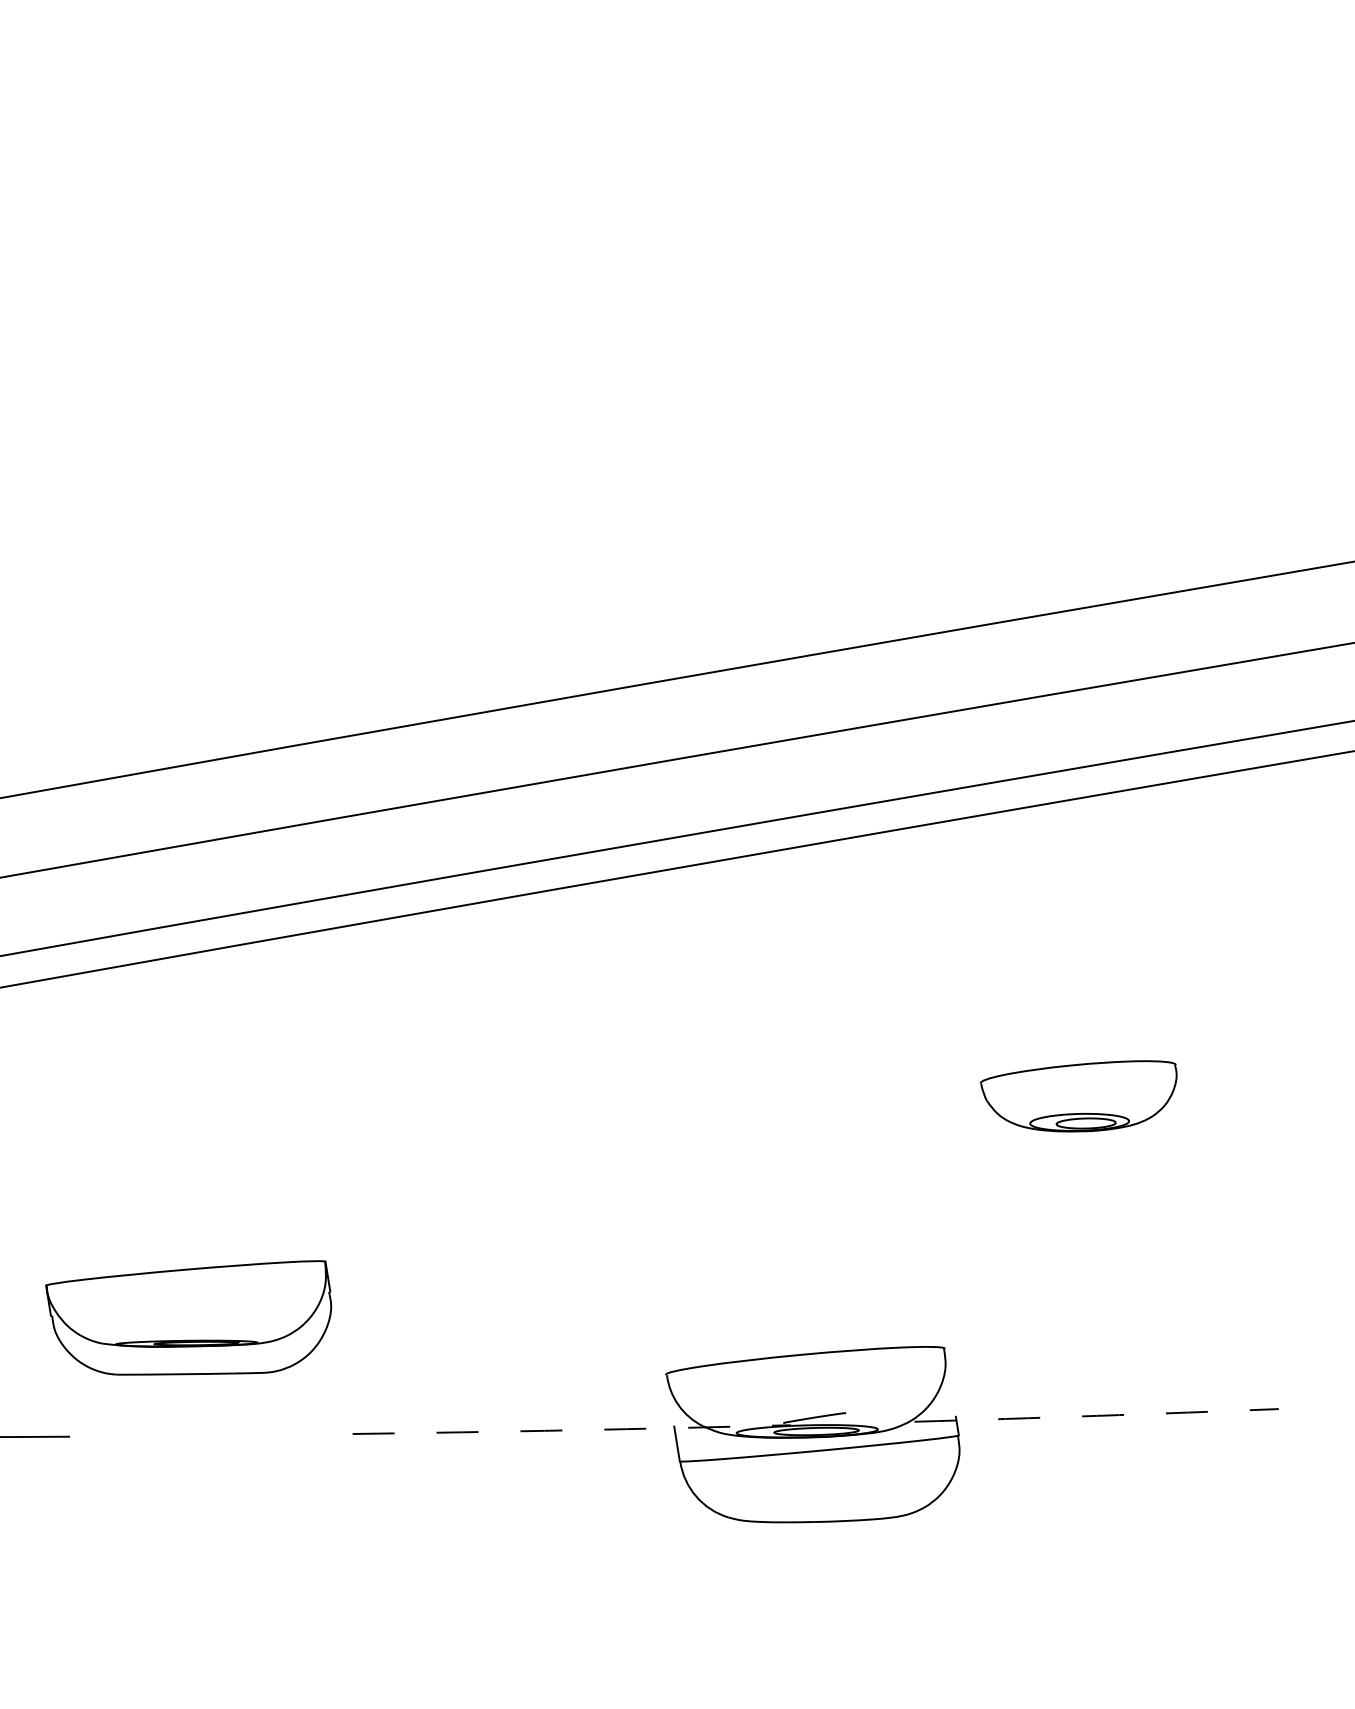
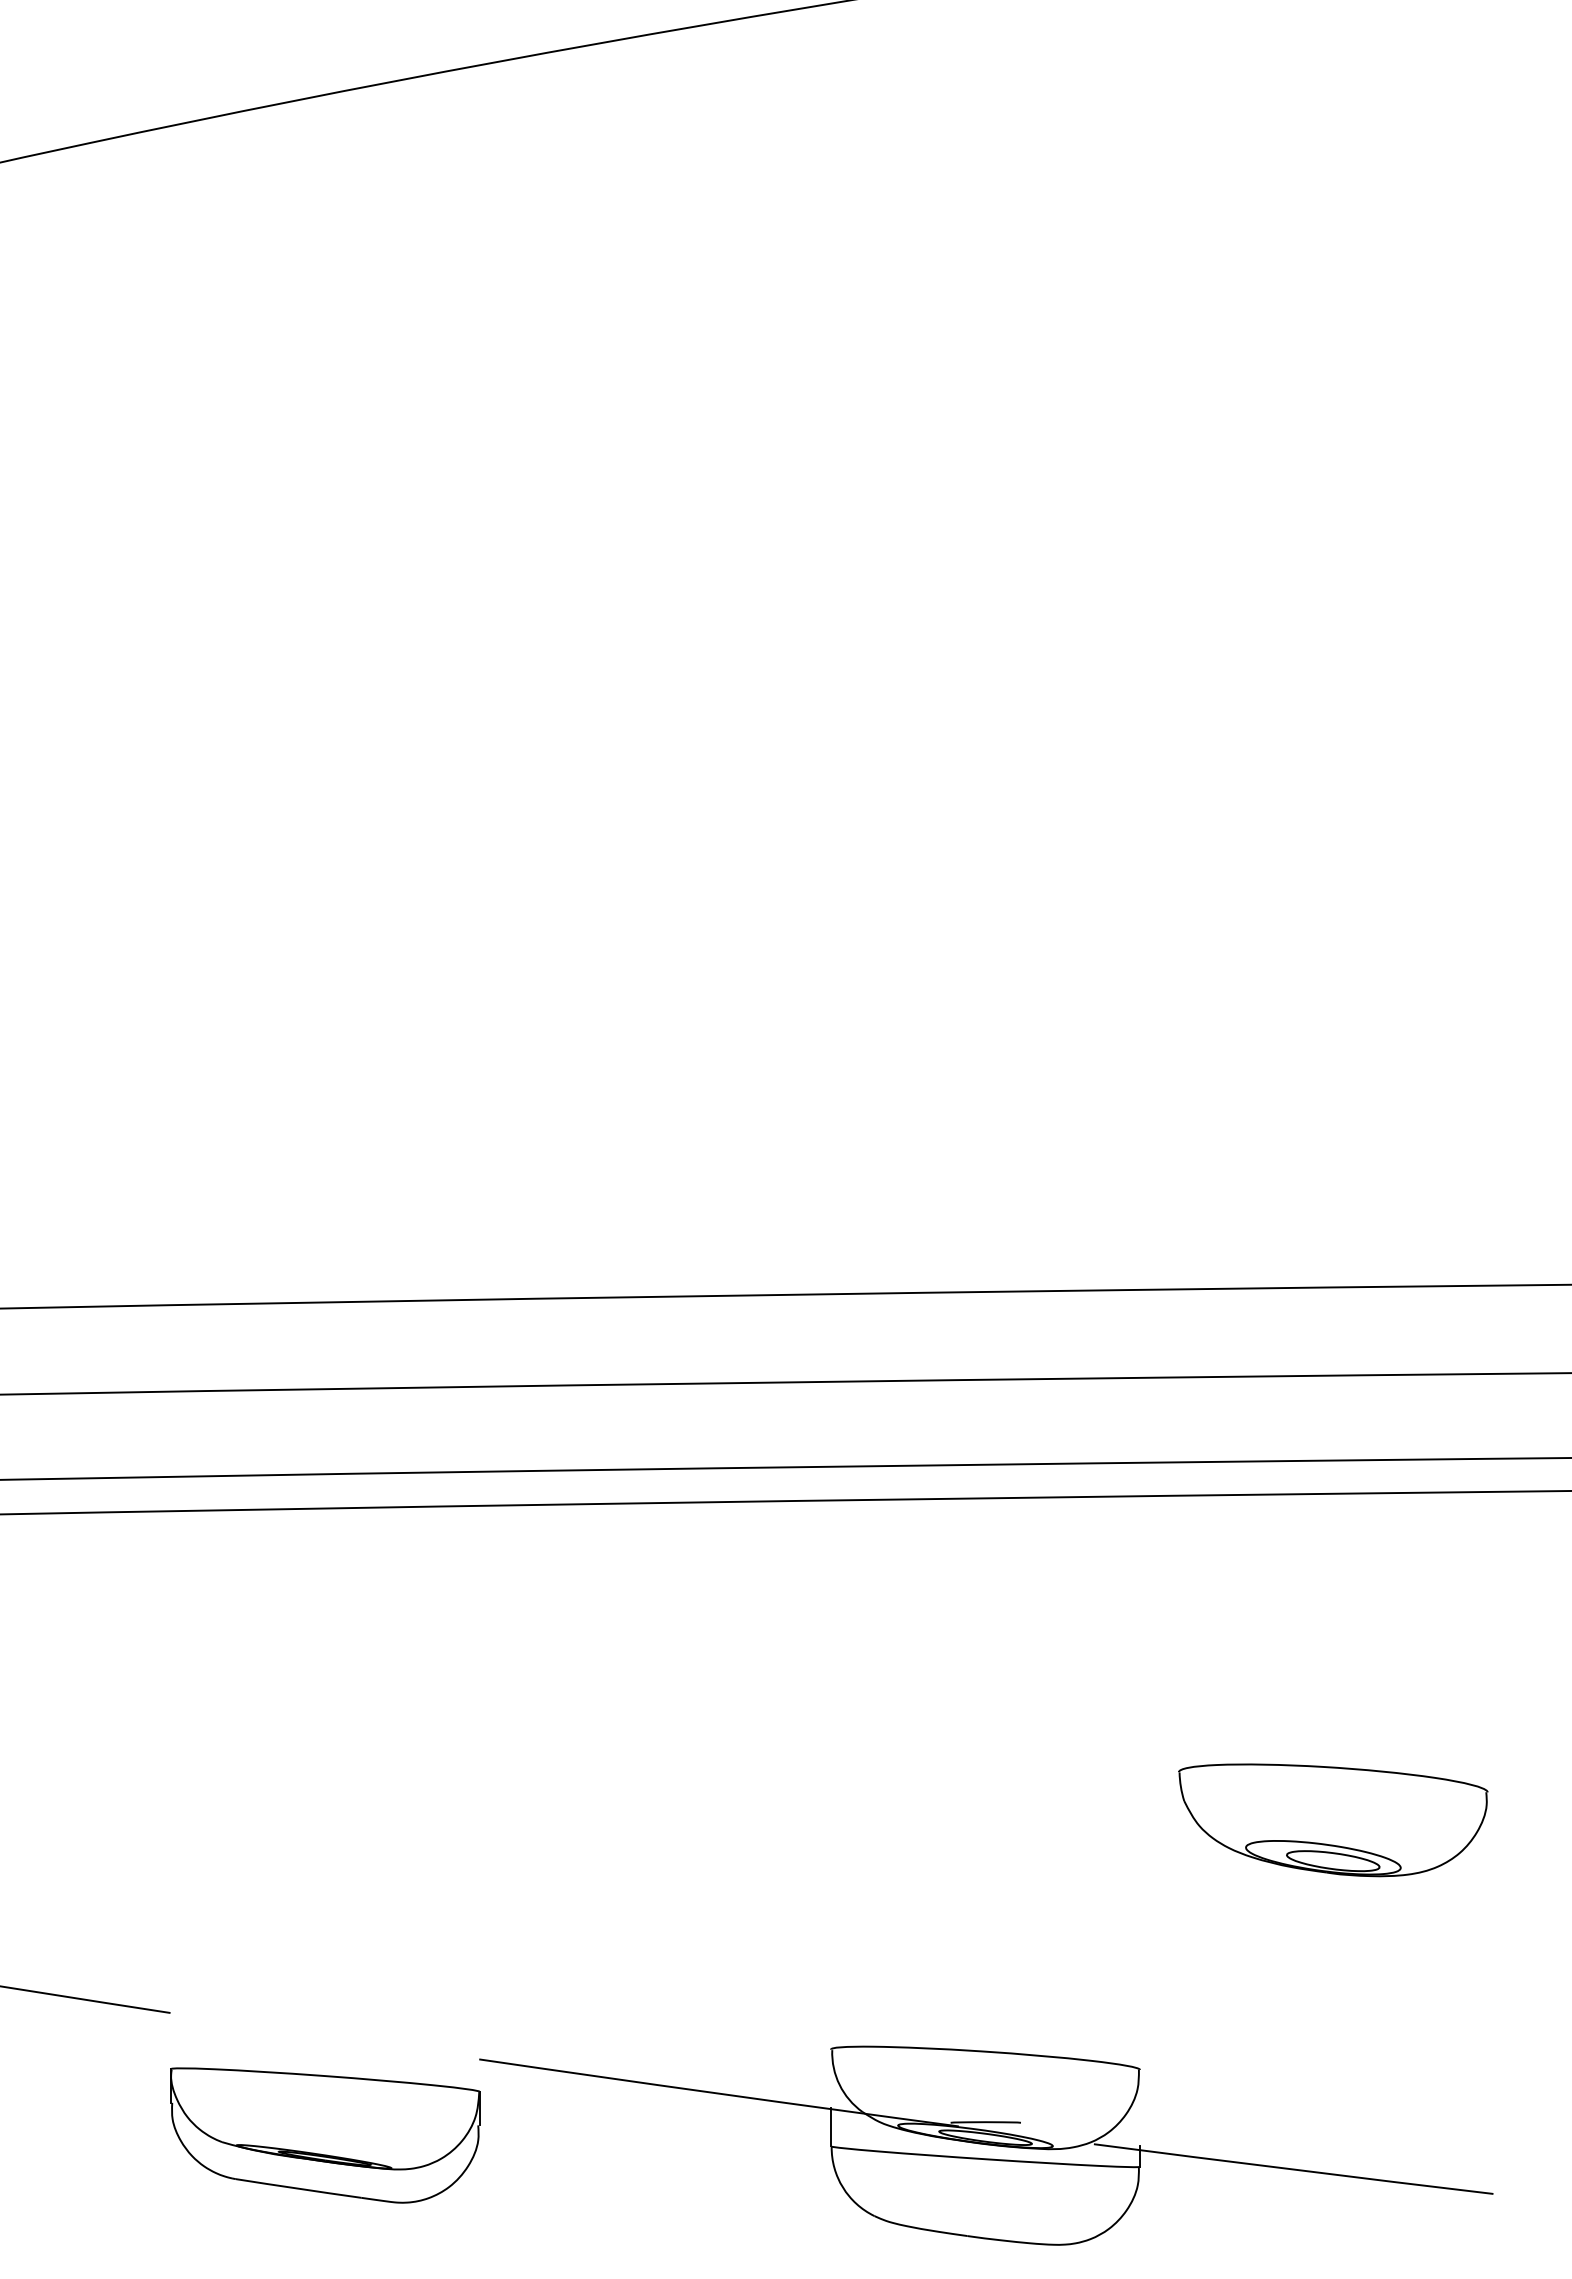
part: (1082, 1098) -> (1333, 1820), size x1.43
part: (193, 1322) -> (325, 2135), moved
arc: (1096, 1415) -> (1293, 2169), dashed -> solid
arc: (571, 1430) -> (718, 2093), dashed -> solid

